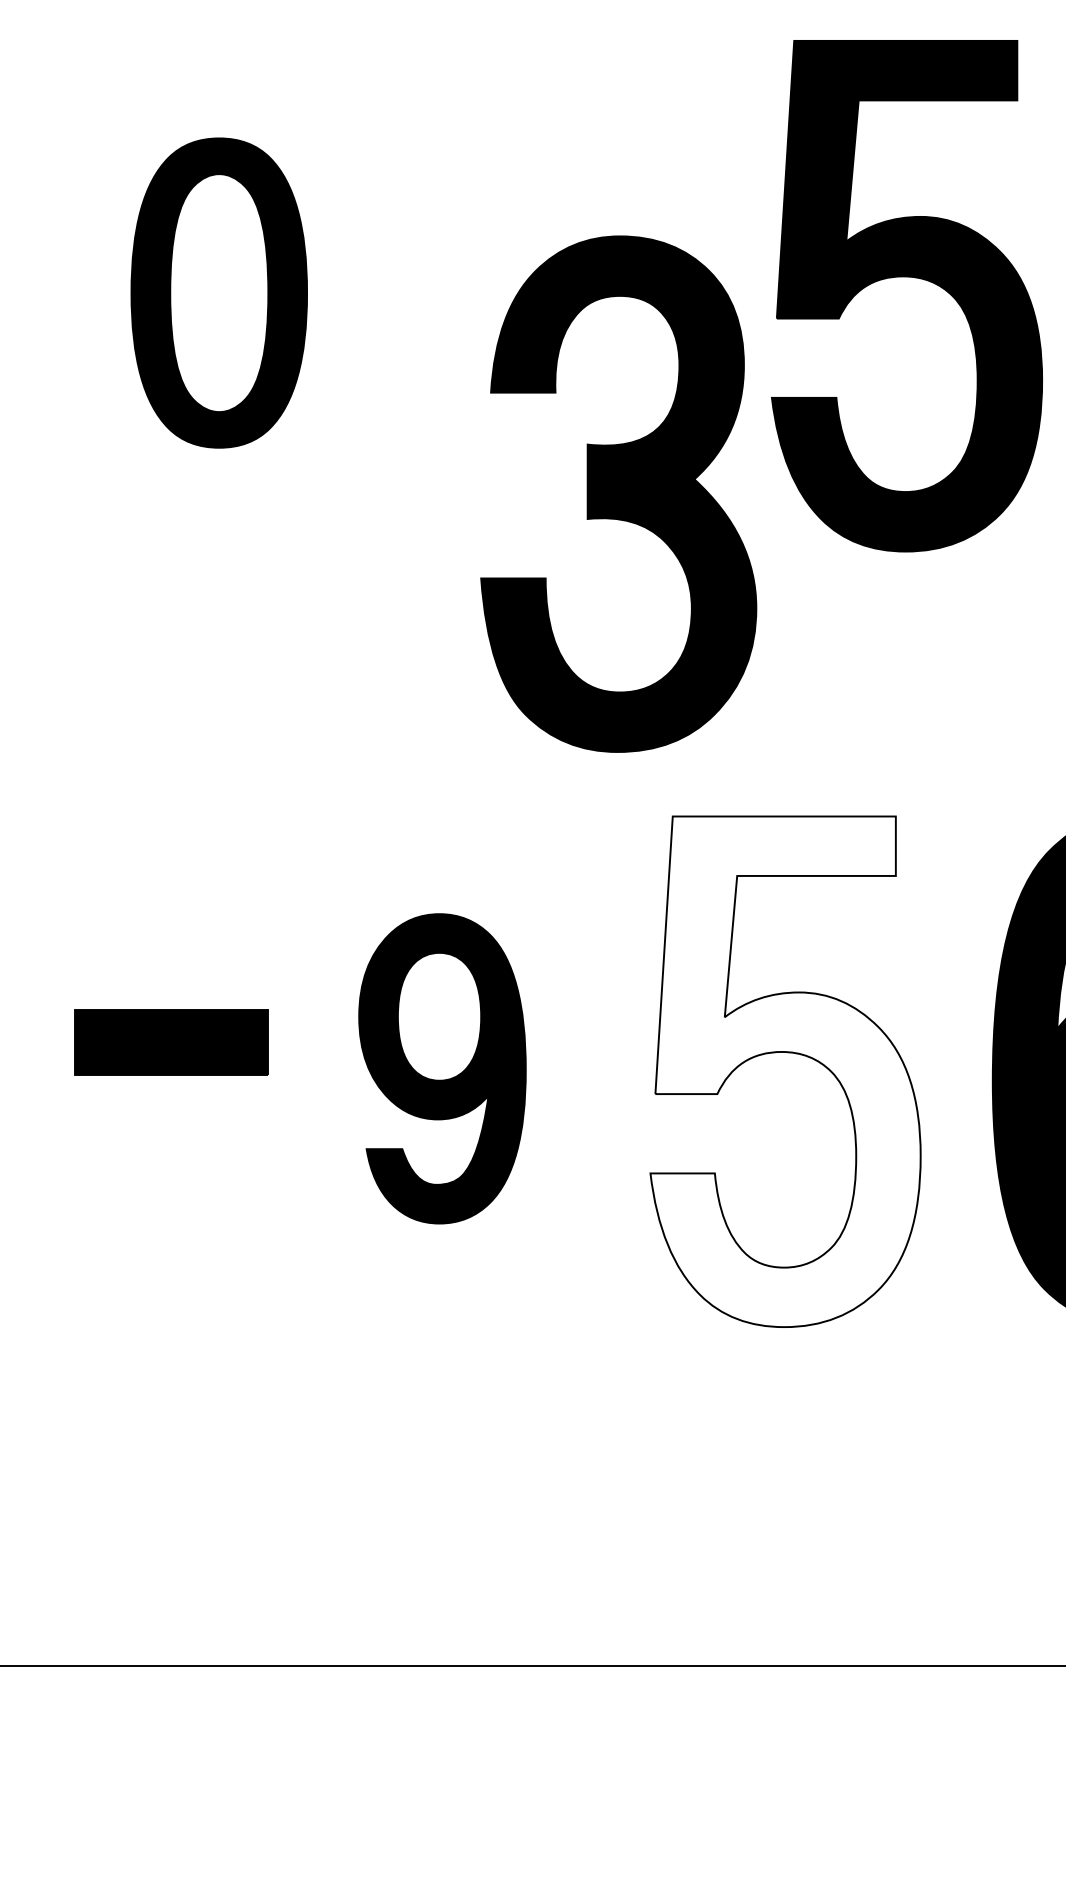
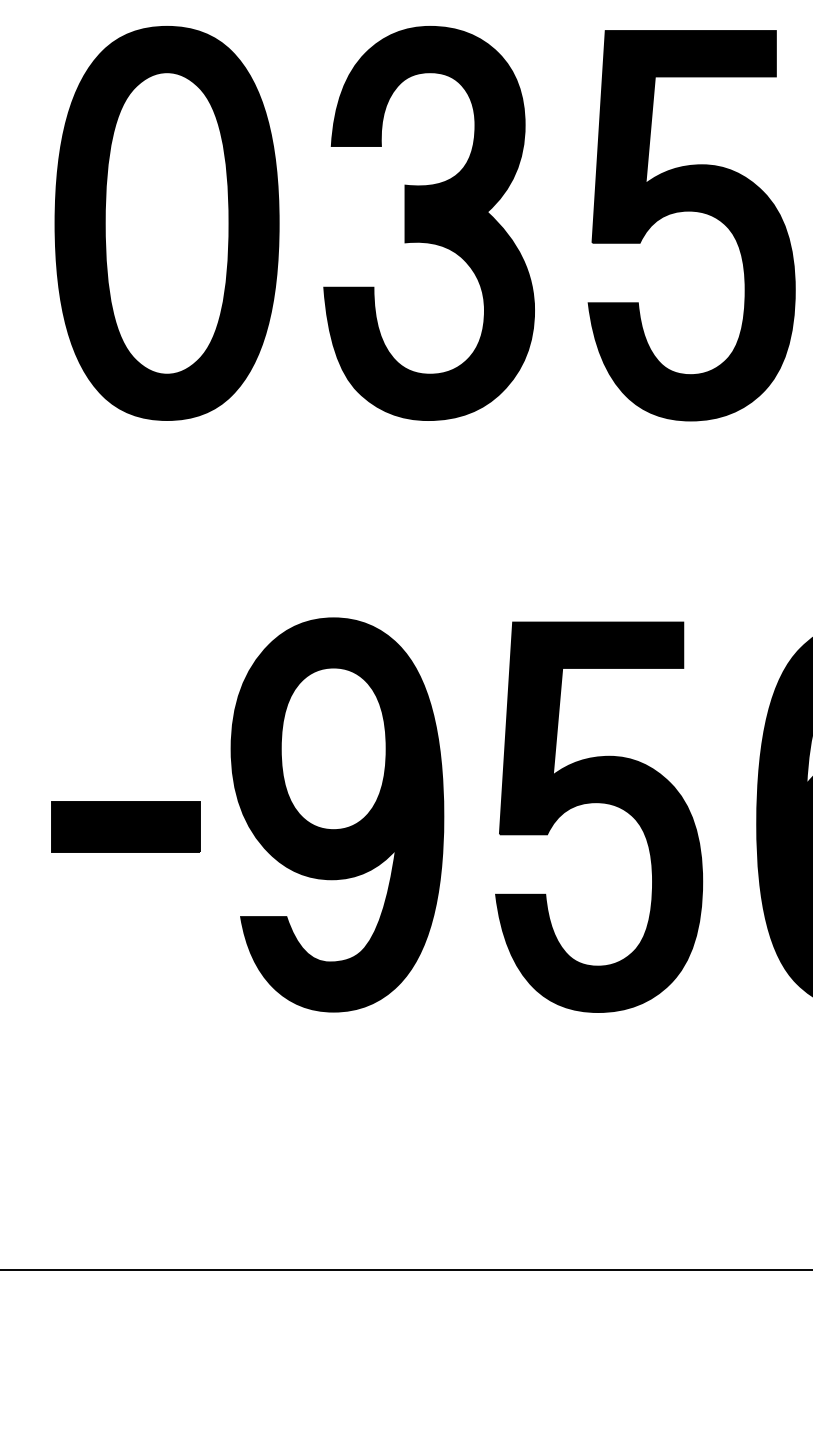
part: (219, 292) -> (167, 222), size x1.67
part: (618, 493) -> (428, 222), moved
part: (171, 1042) -> (126, 826), moved
part: (442, 1068) -> (337, 814), size x1.67
fill: (785, 1071) -> (599, 817), added

